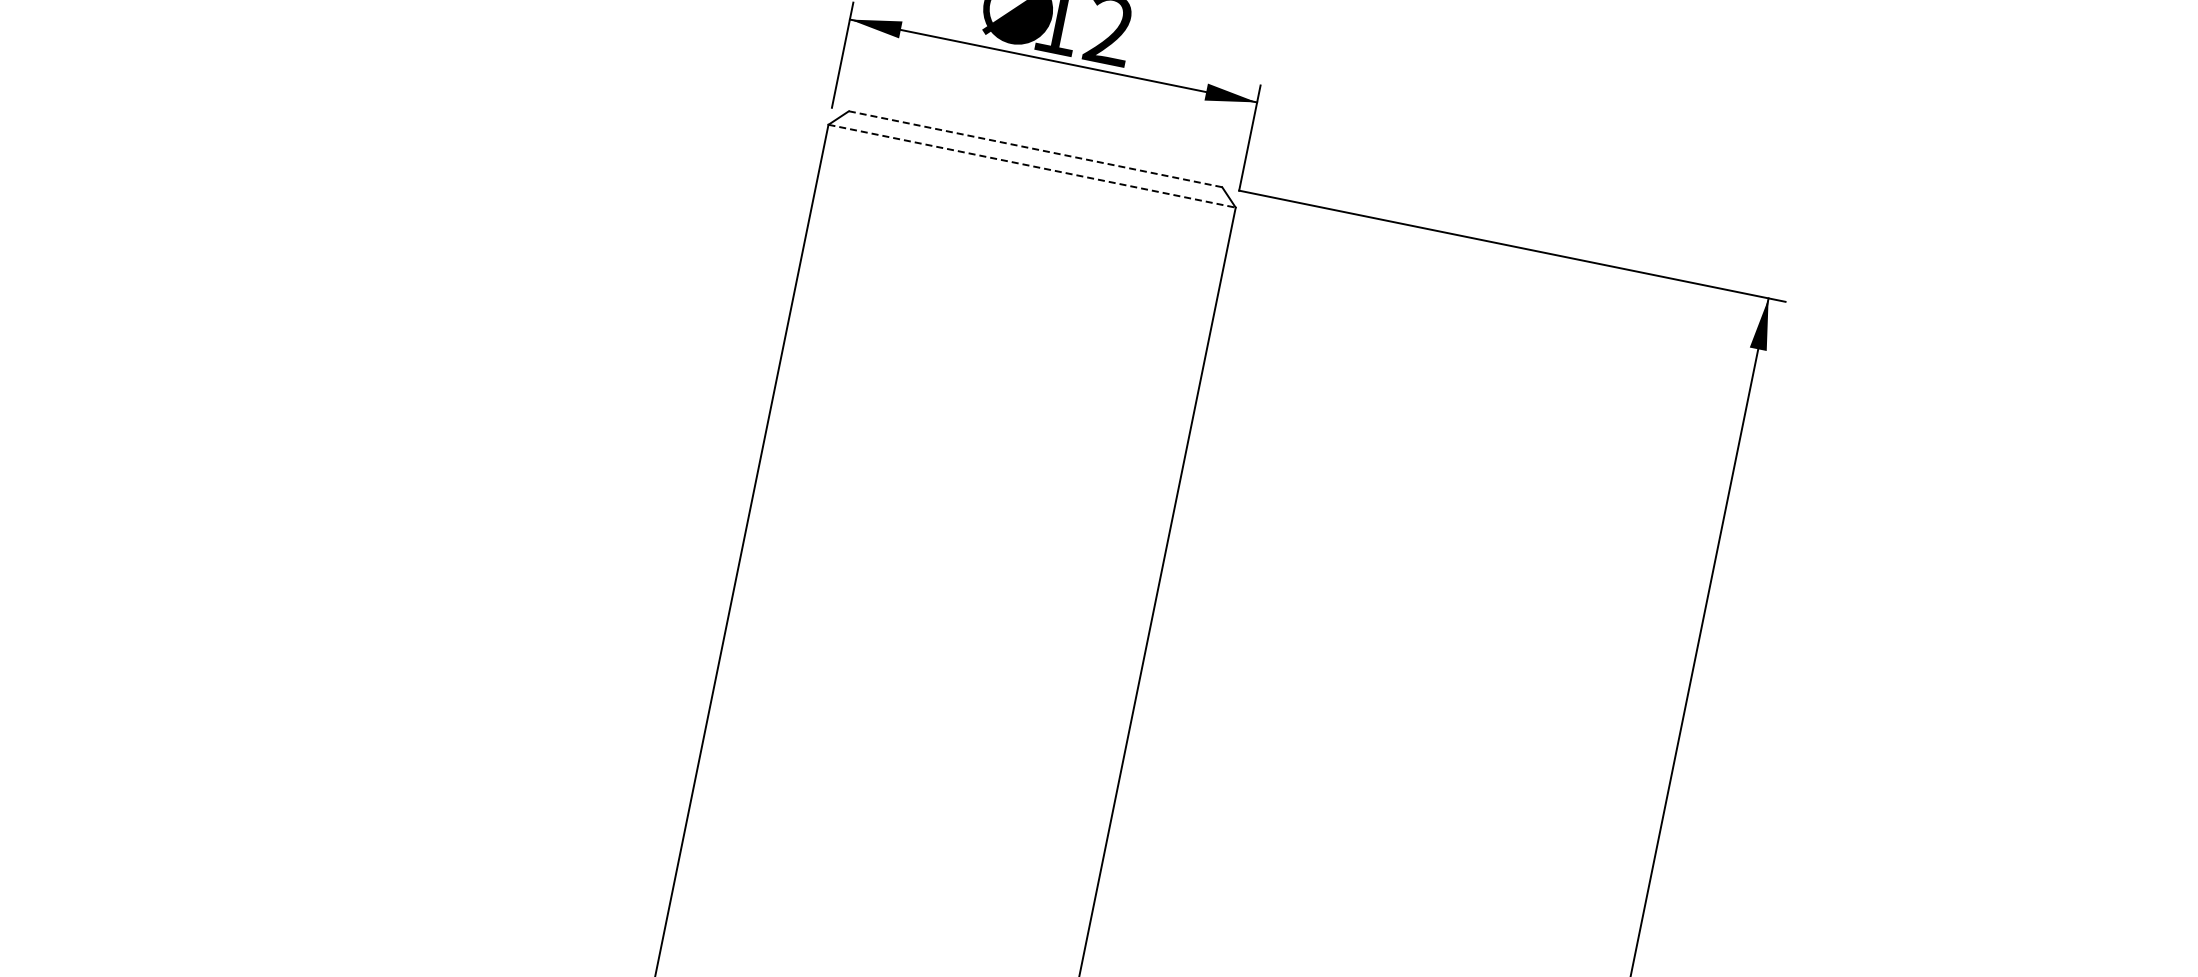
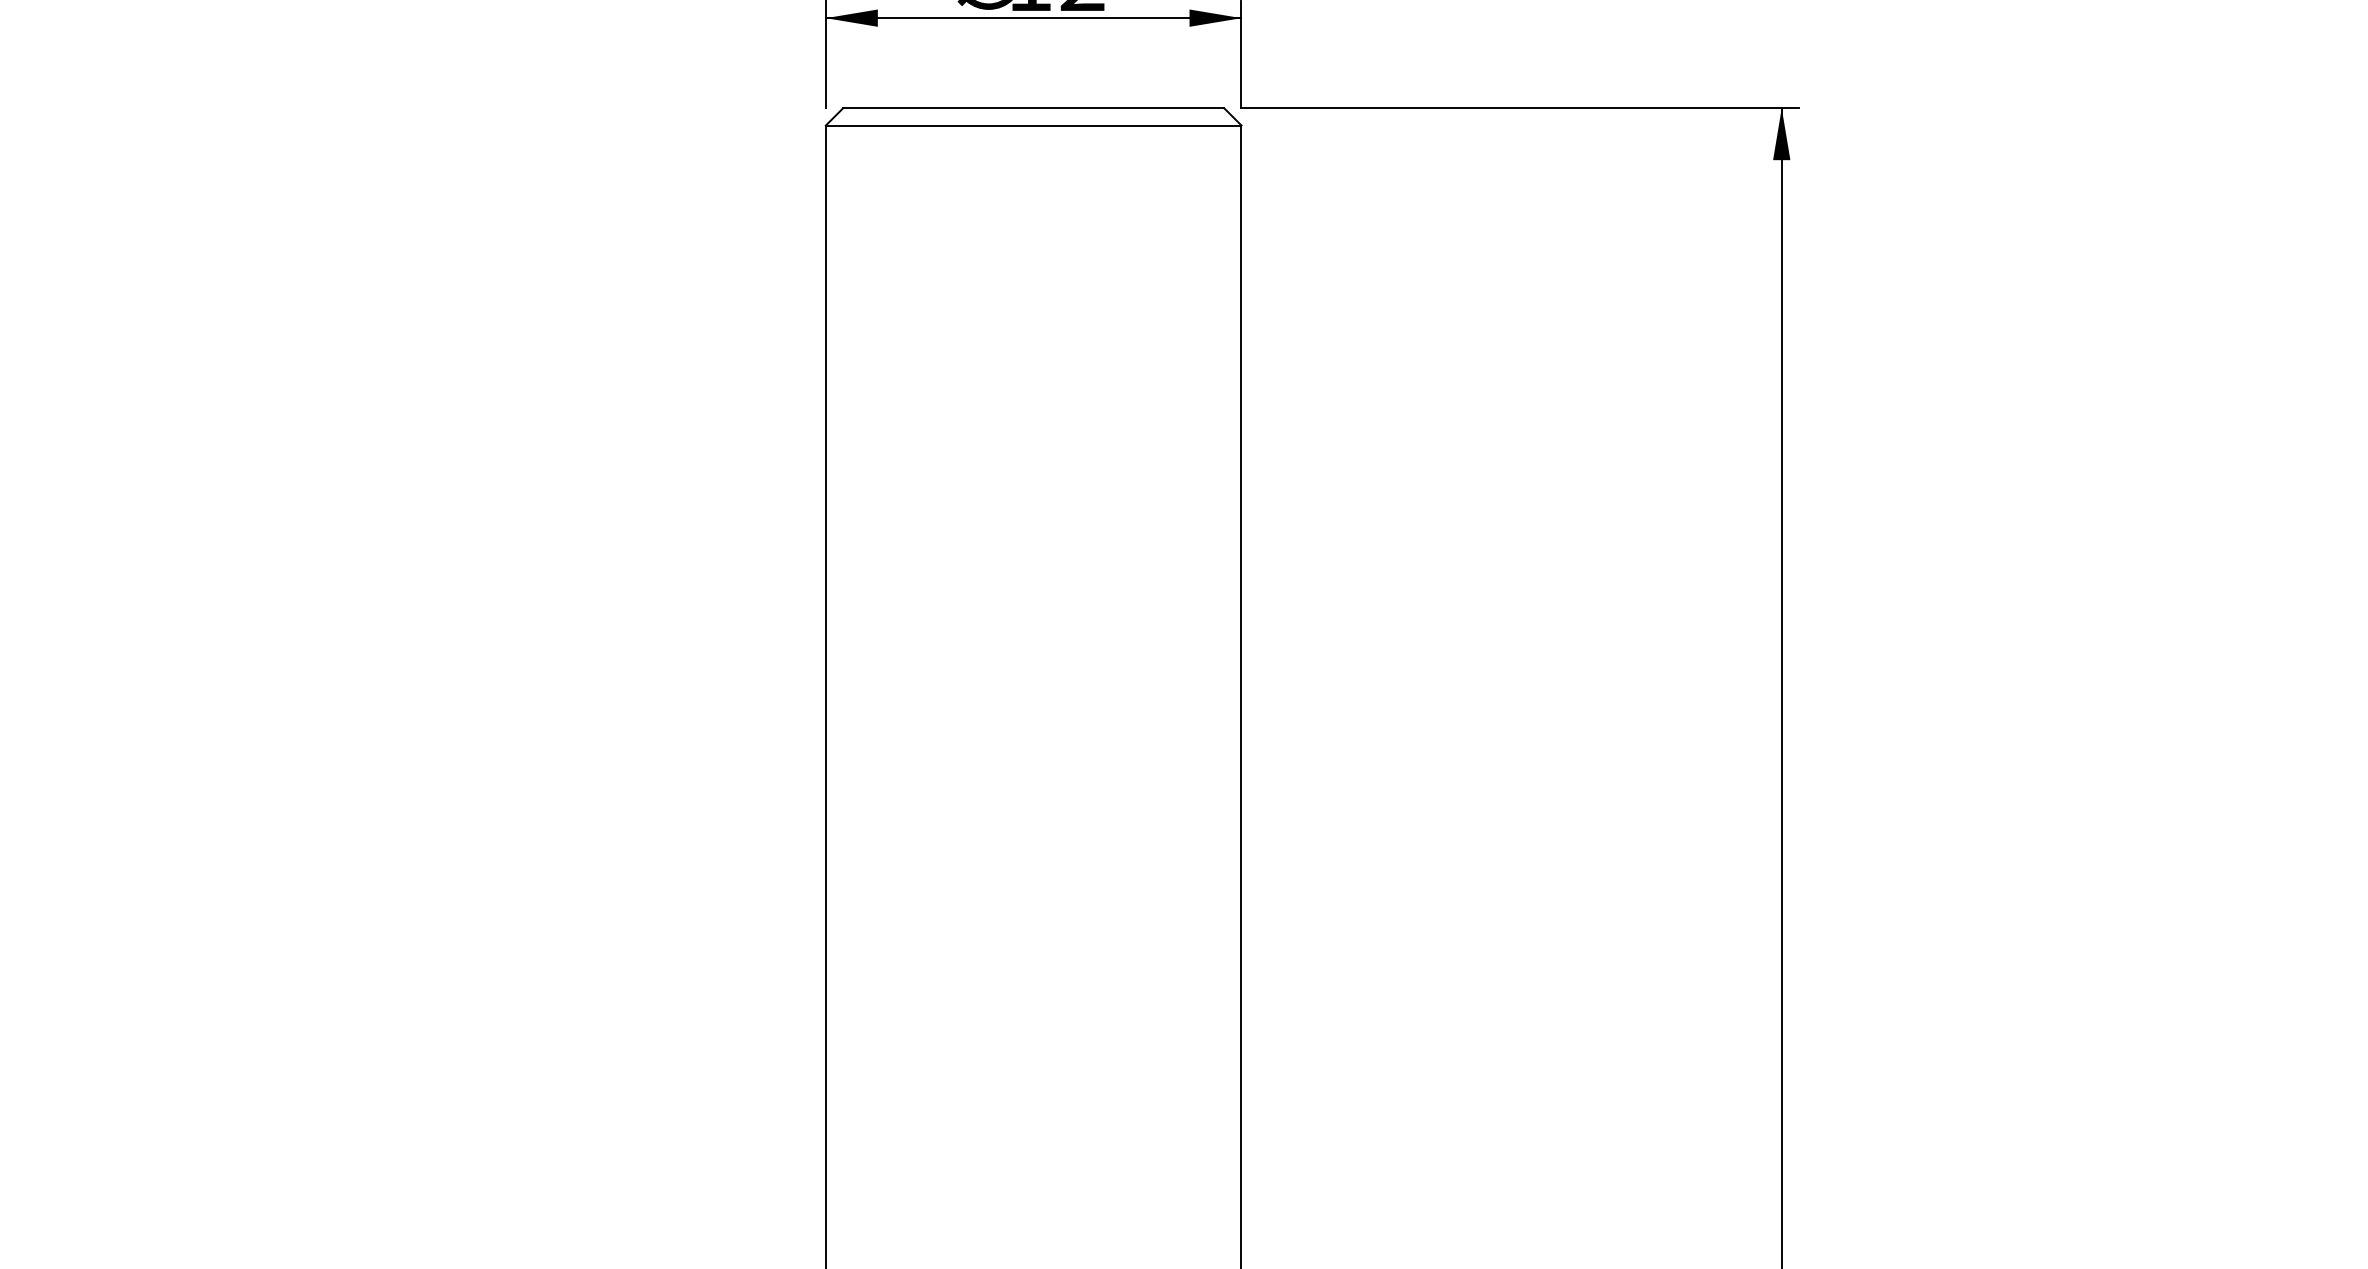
line: (1036, 149) -> (1034, 108), dashed -> solid
line: (1031, 166) -> (1033, 125), dashed -> solid

